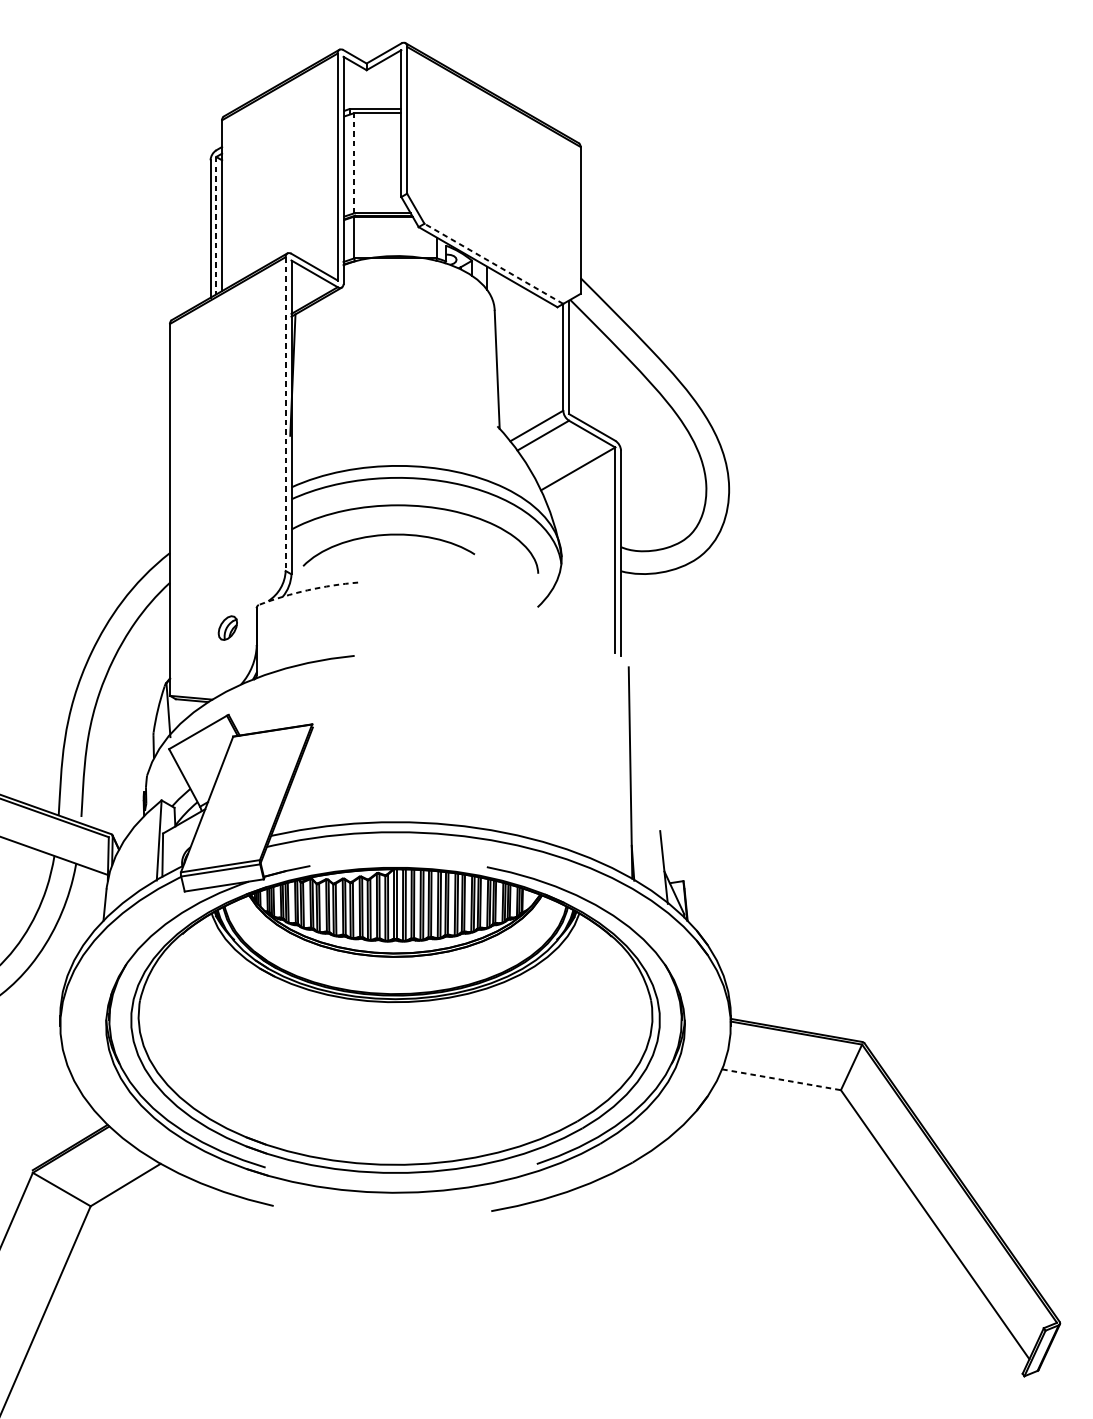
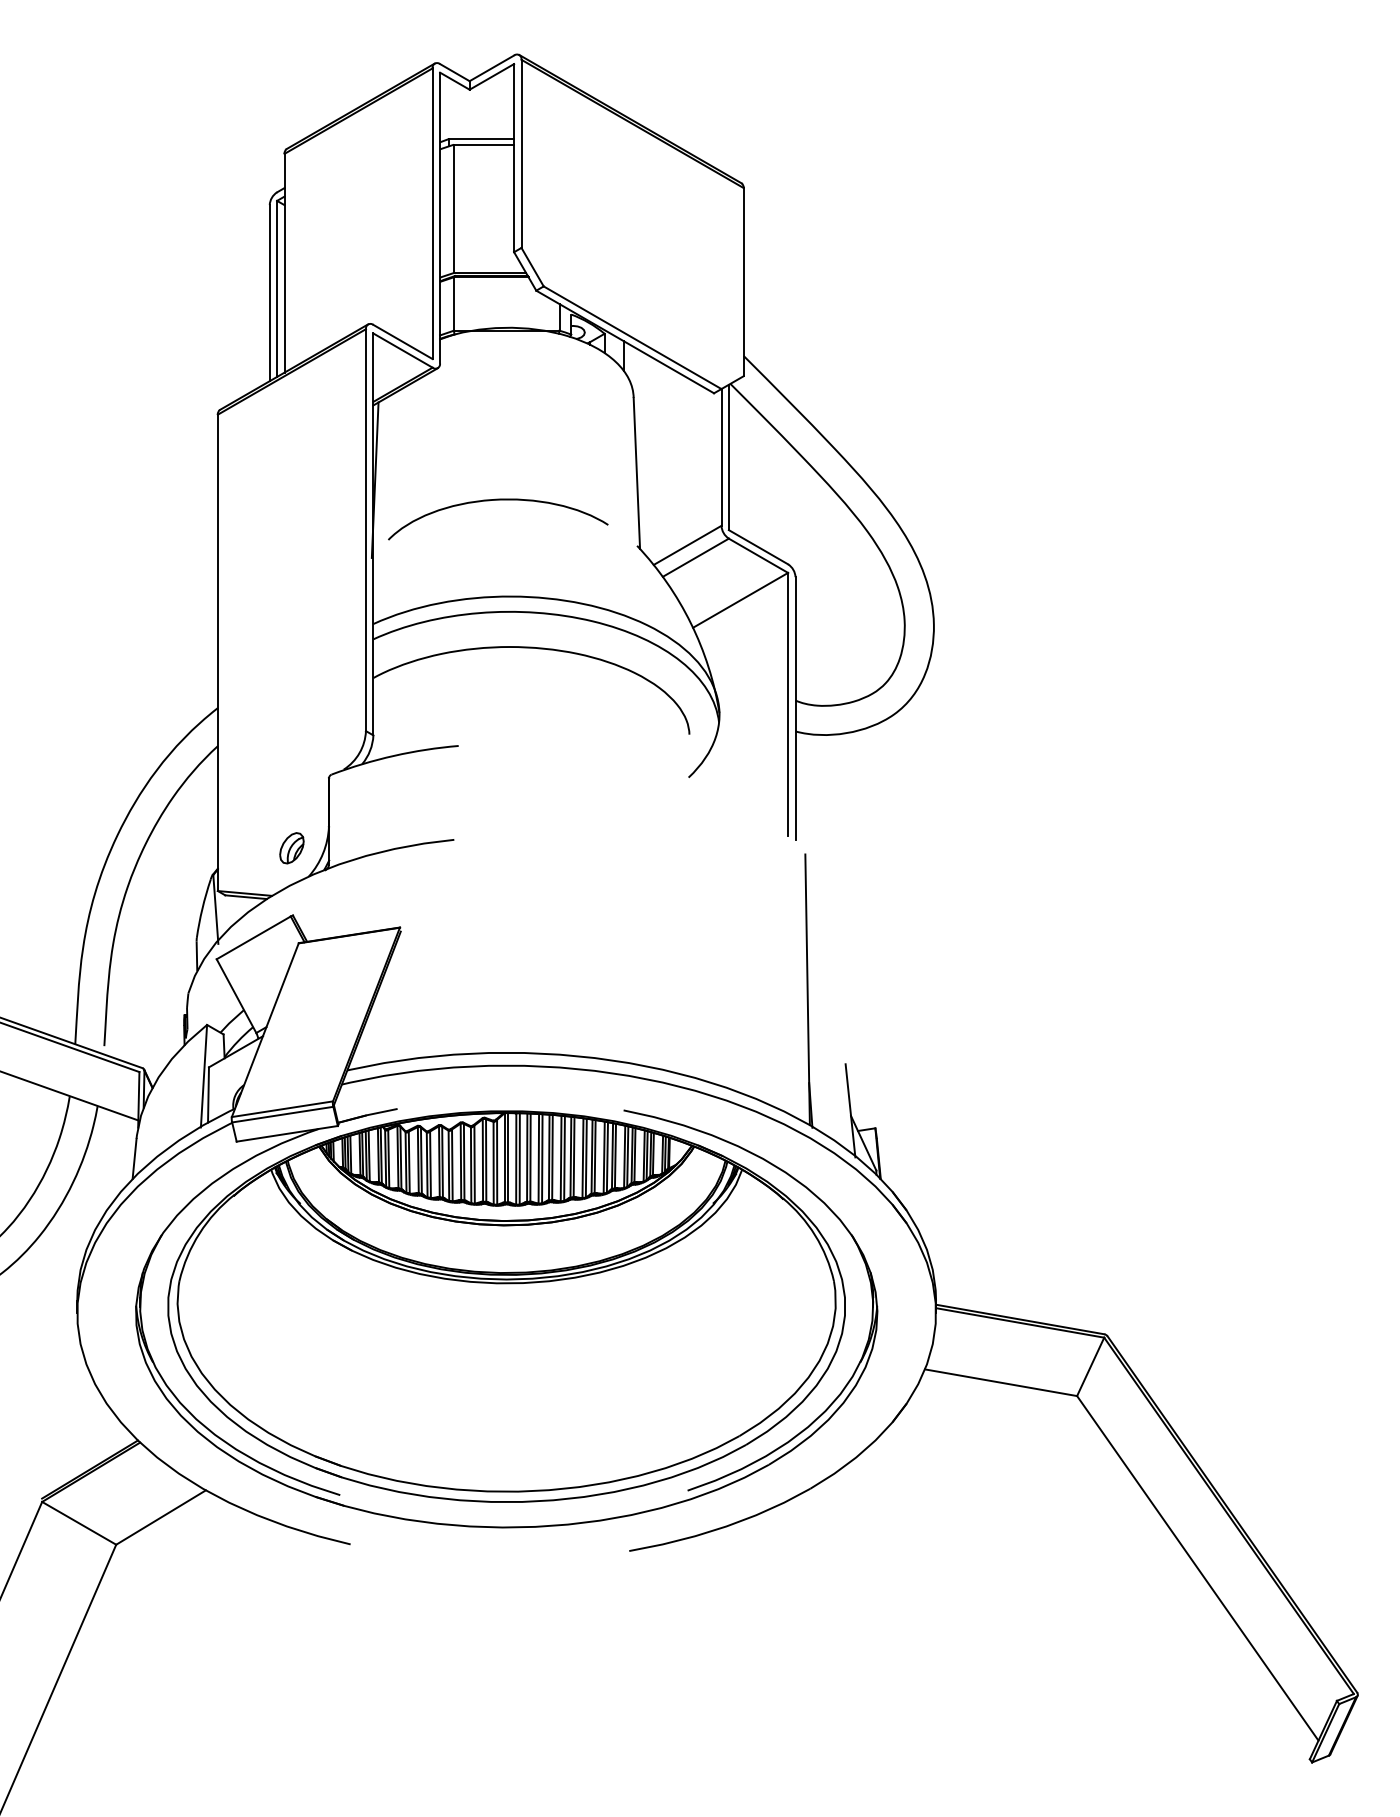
line: (354, 162) -> (453, 208), dashed -> solid
line: (216, 226) -> (277, 289), dashed -> solid
line: (493, 263) -> (632, 337), dashed -> solid
line: (285, 414) -> (365, 530), dashed -> solid
curve: (389, 535) -> (498, 500), moved
arc: (307, 590) -> (394, 755), dashed -> solid
part: (227, 628) -> (291, 848), moved
line: (781, 1079) -> (1001, 1382), dashed -> solid

